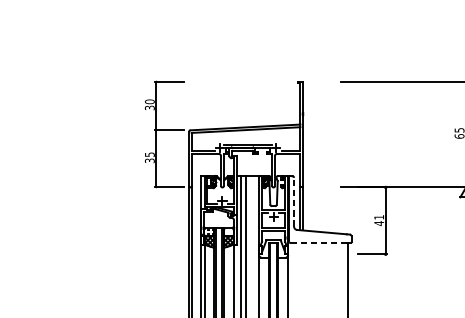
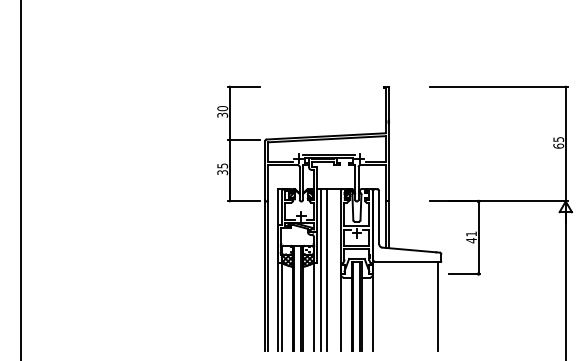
line: (294, 202) -> (379, 217), dashed -> solid
line: (318, 242) -> (405, 261), dashed -> solid

